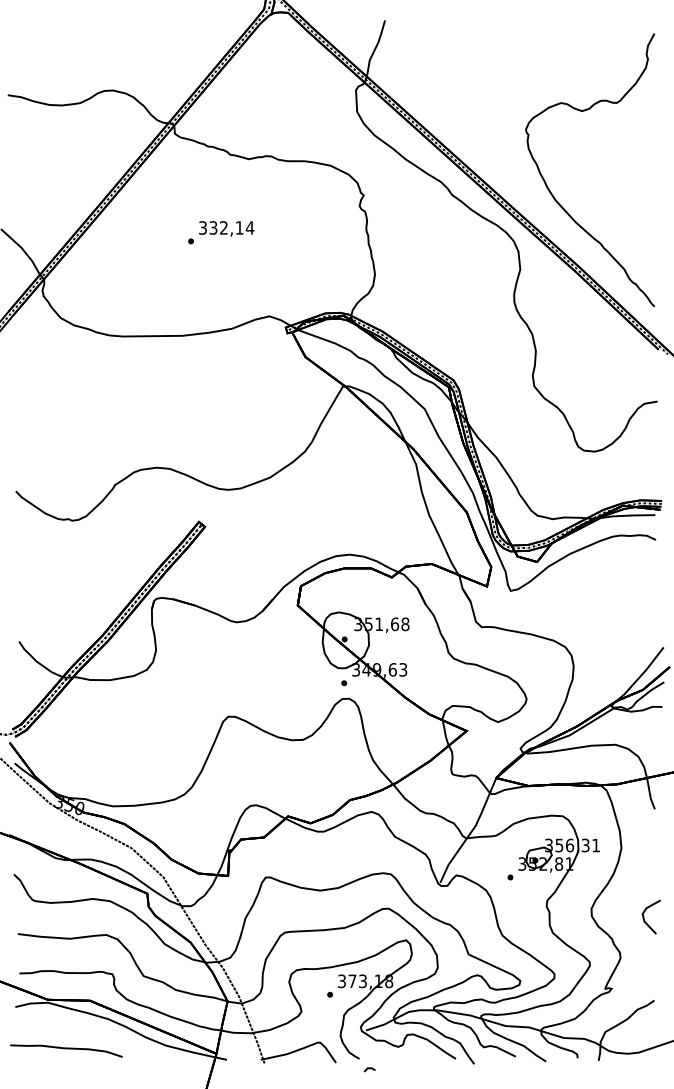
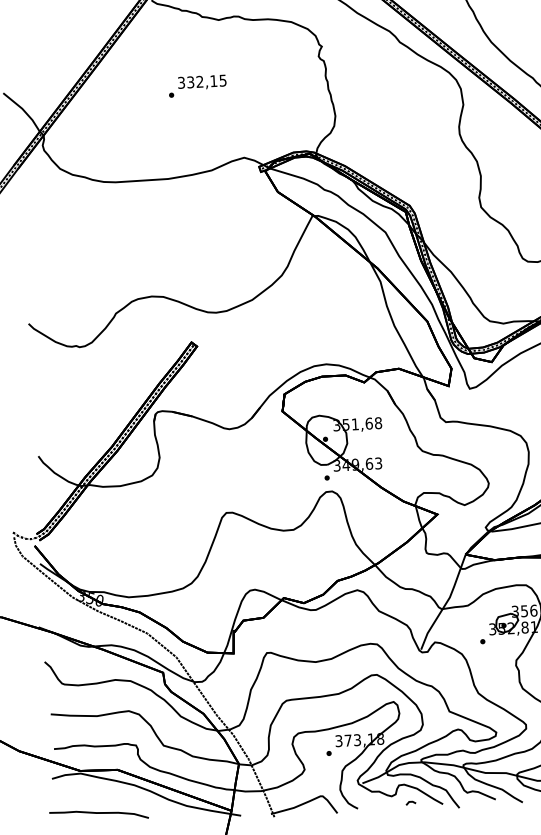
text: (249, 227) -> (222, 80), 332,14 -> 332,15
line: (369, 1069) -> (410, 802), moved

